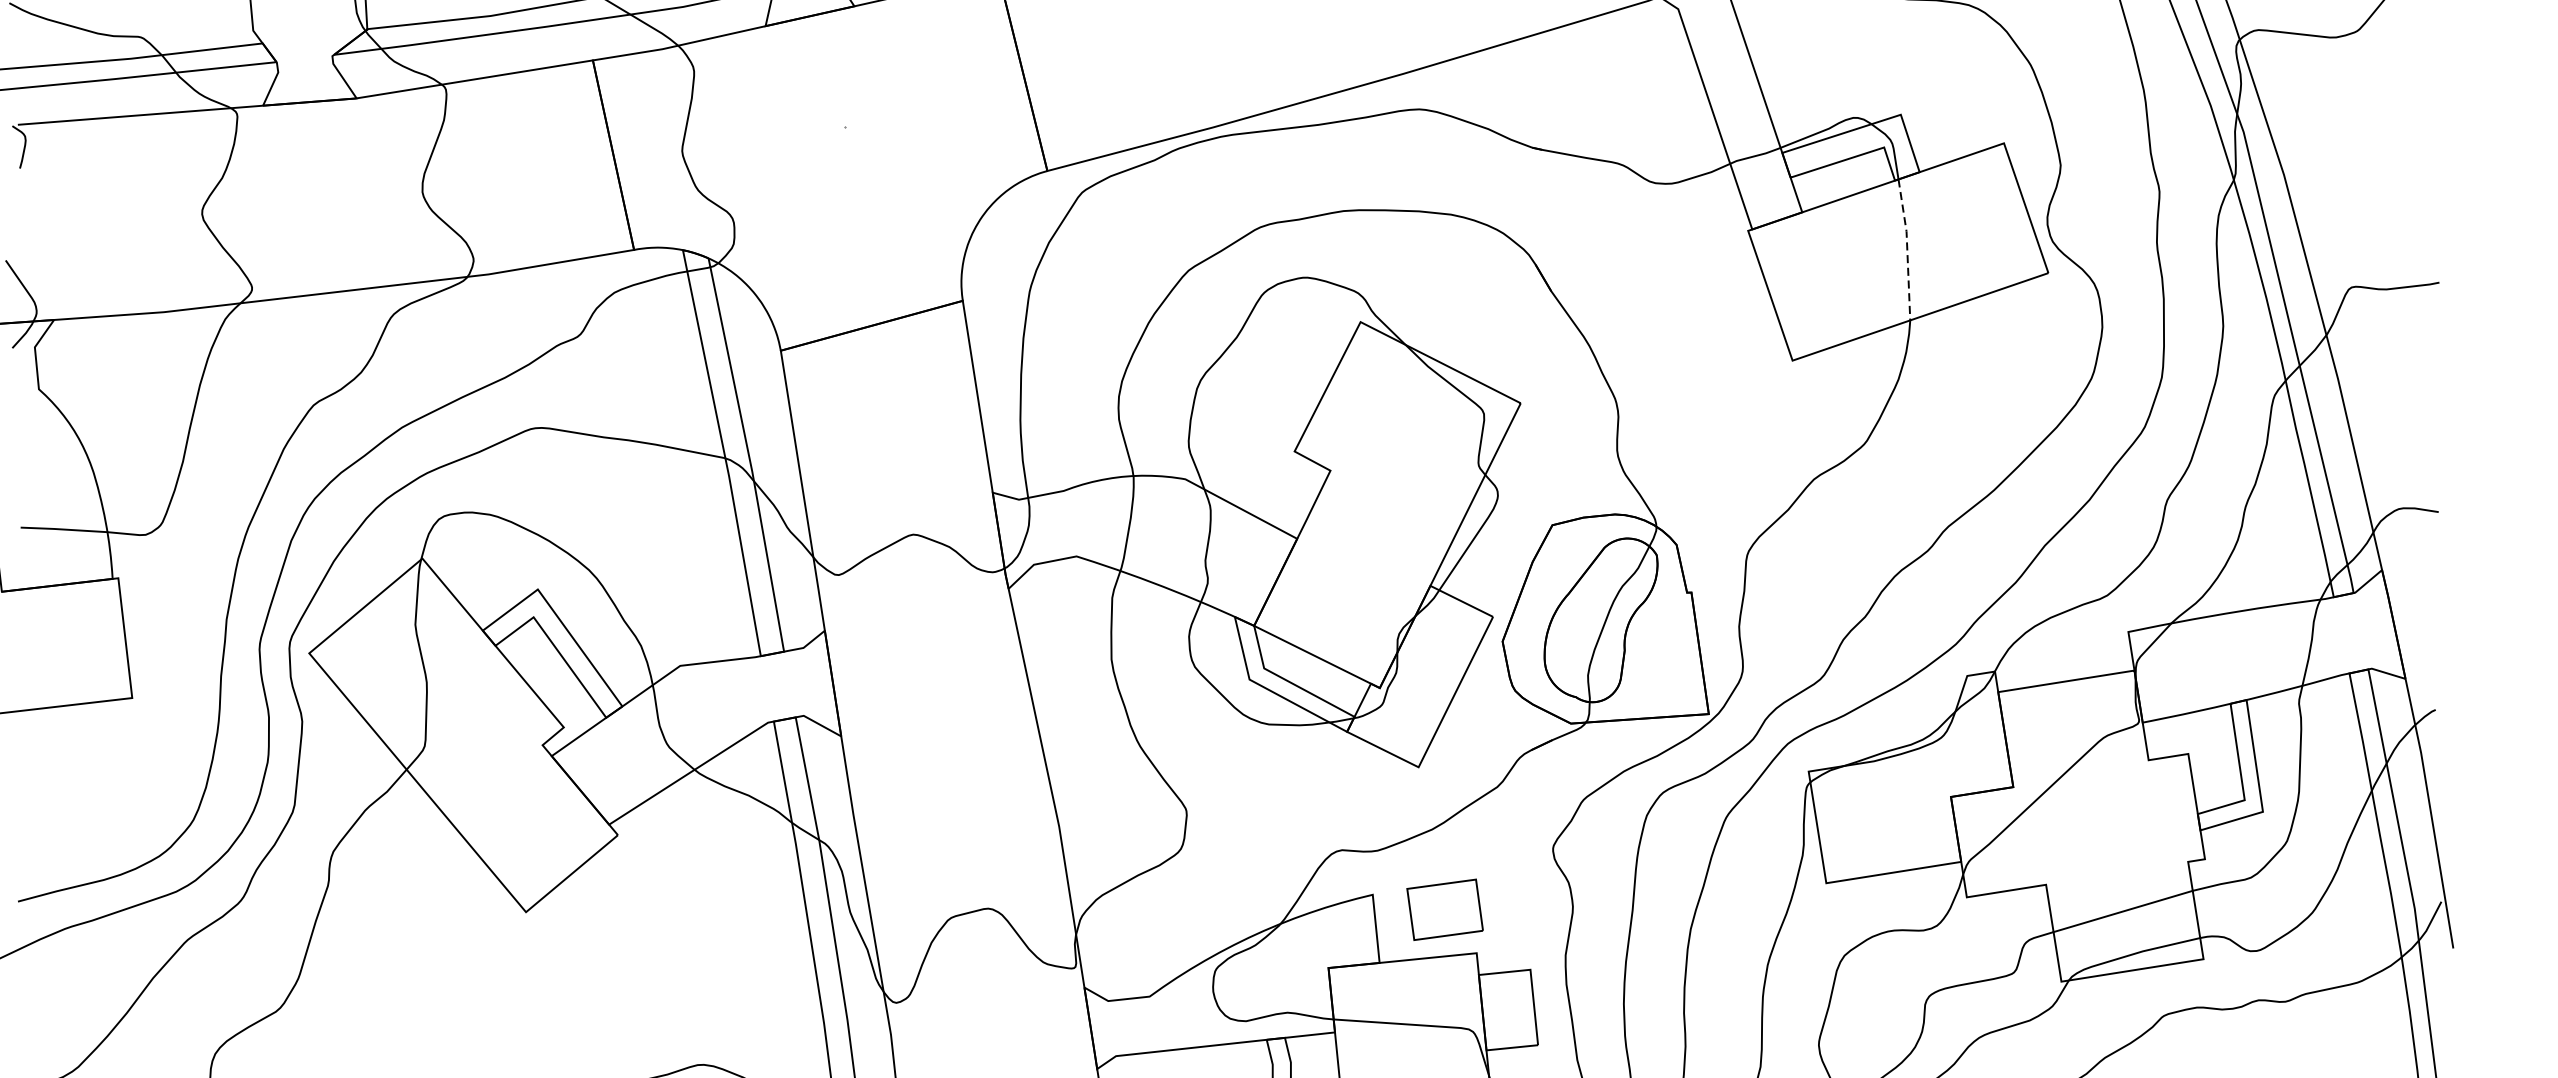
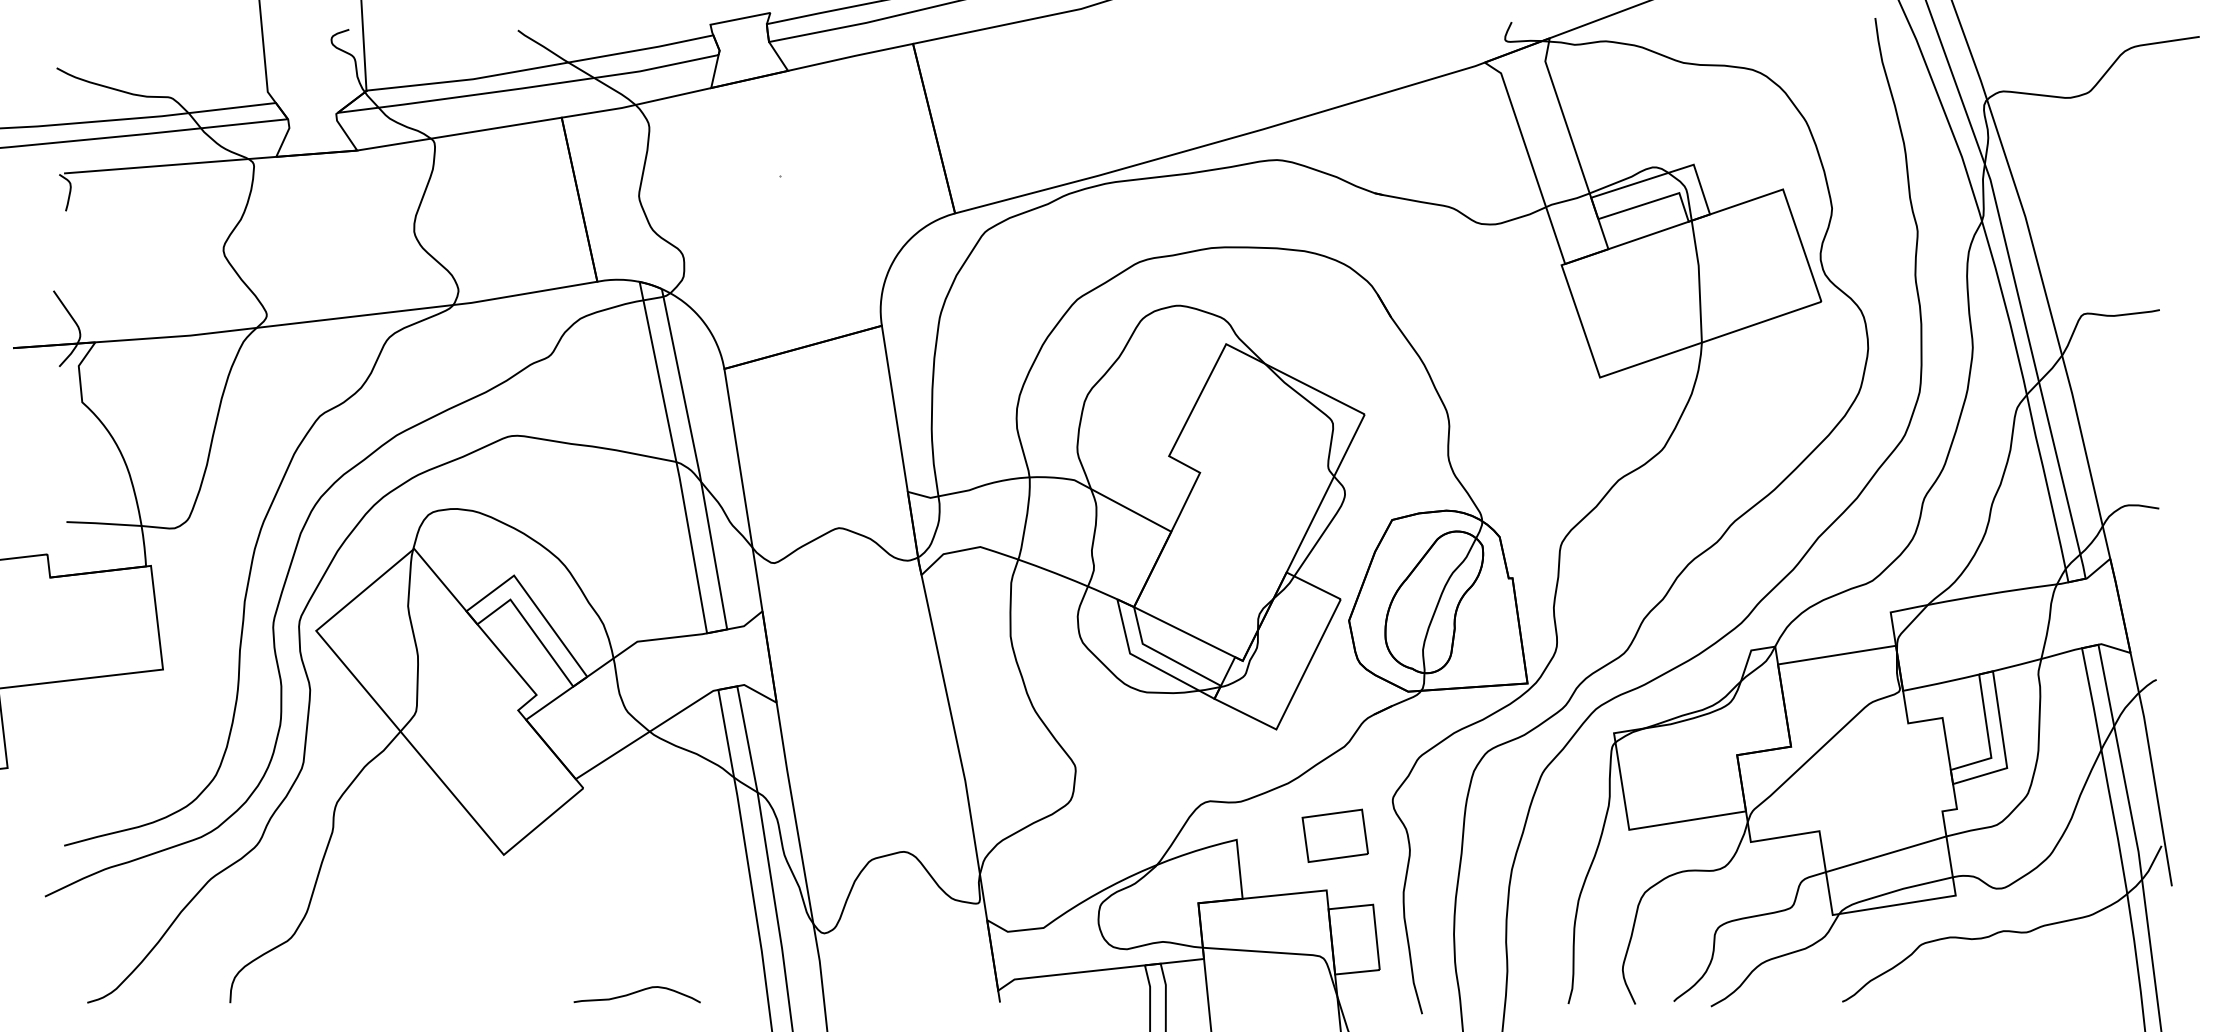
line: (1907, 249) -> (1699, 281), dashed -> solid
part: (1444, 909) -> (1334, 835), moved

